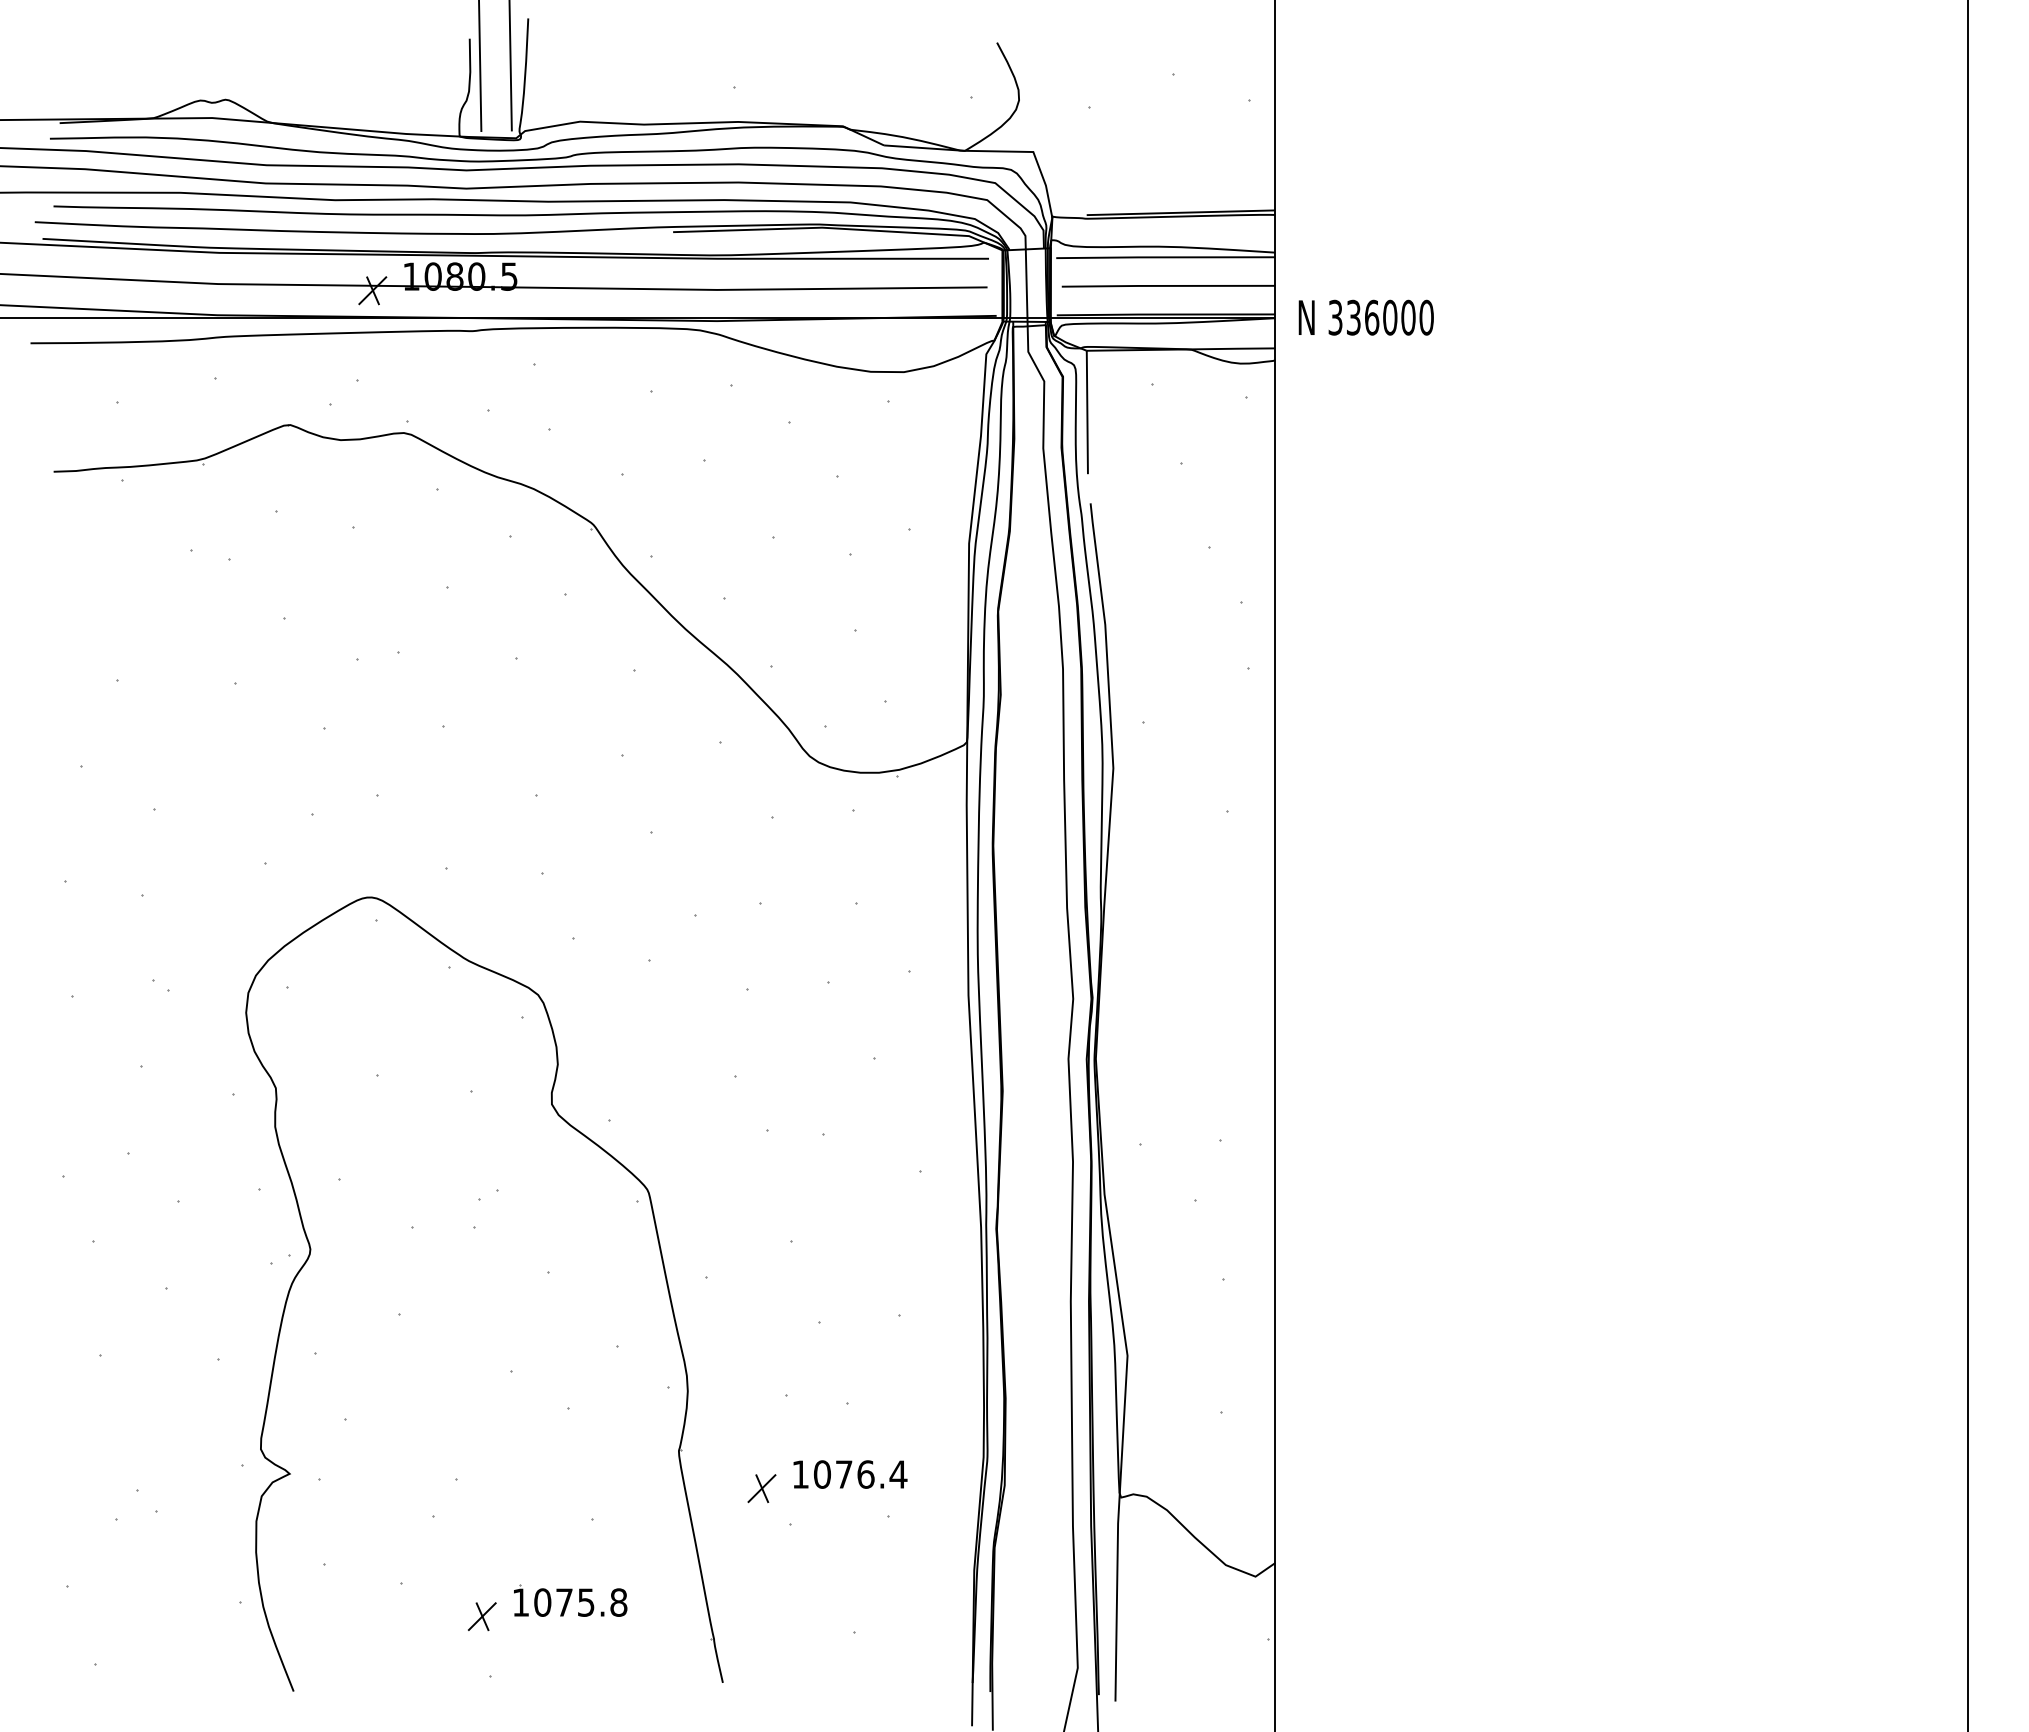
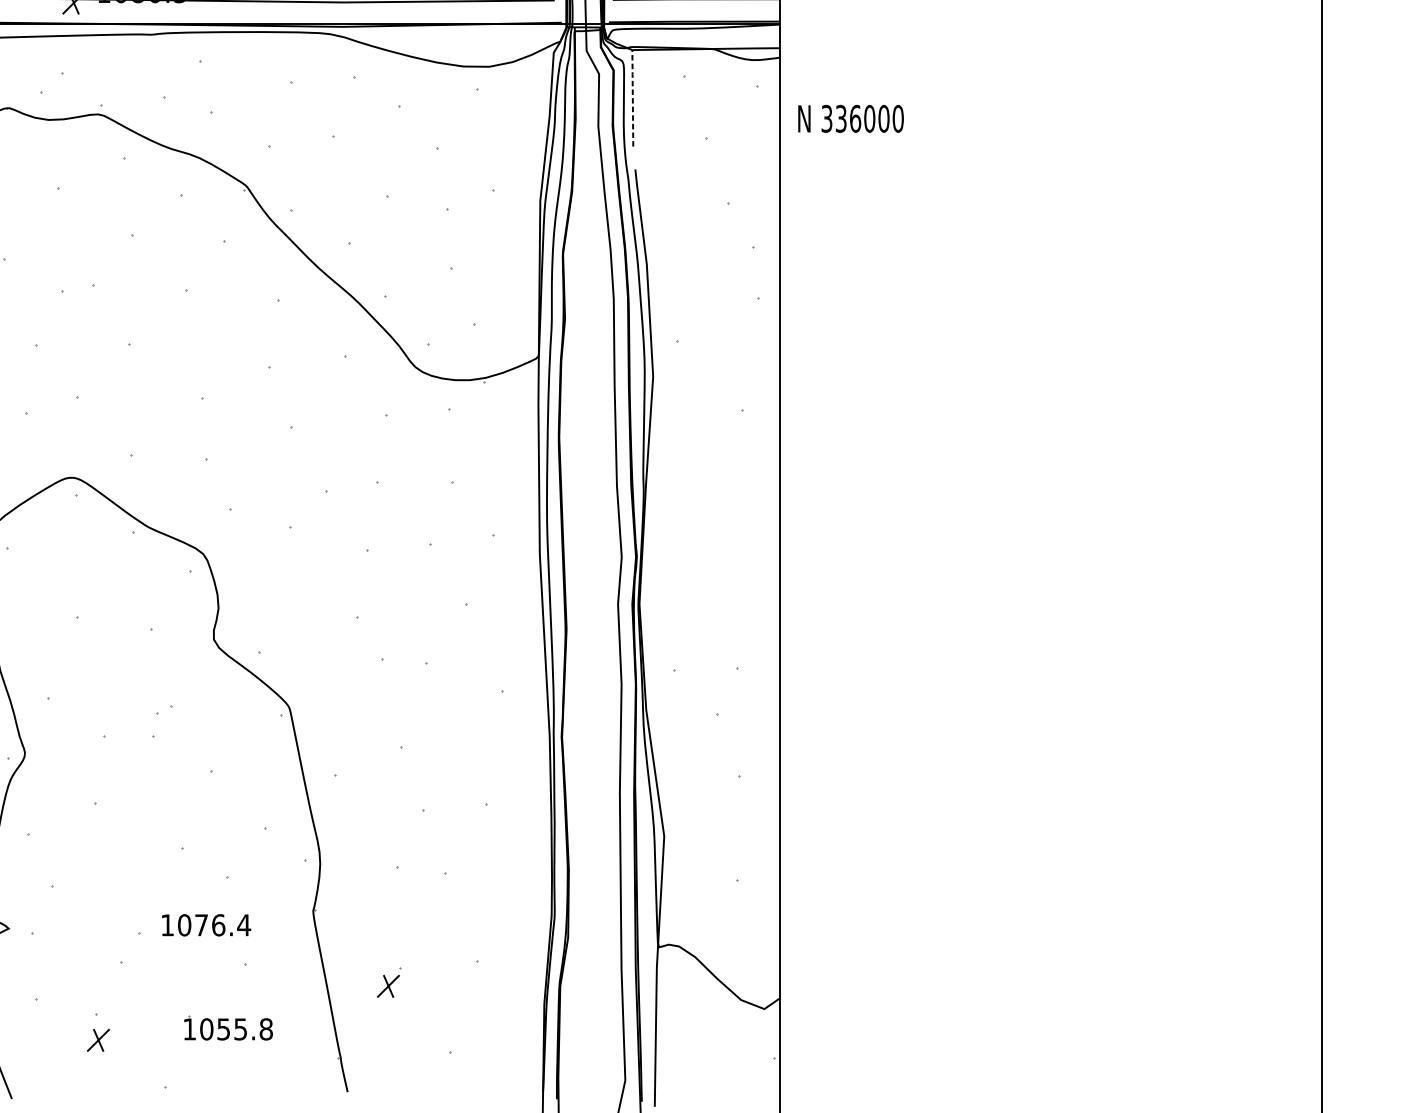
text: (1365, 317) -> (850, 118), moved
line: (1087, 411) -> (632, 97), solid -> dashed
text: (850, 1474) -> (206, 925), moved
part: (761, 1488) -> (388, 986), moved
text: (564, 1602) -> (223, 1029), 1075.8 -> 1055.8
part: (482, 1616) -> (98, 1040), moved

